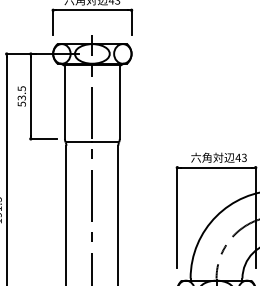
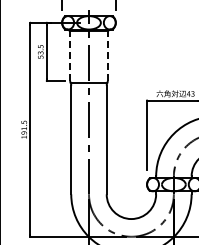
line: (65, 101) -> (70, 55), solid -> dashed
line: (119, 101) -> (107, 55), solid -> dashed

